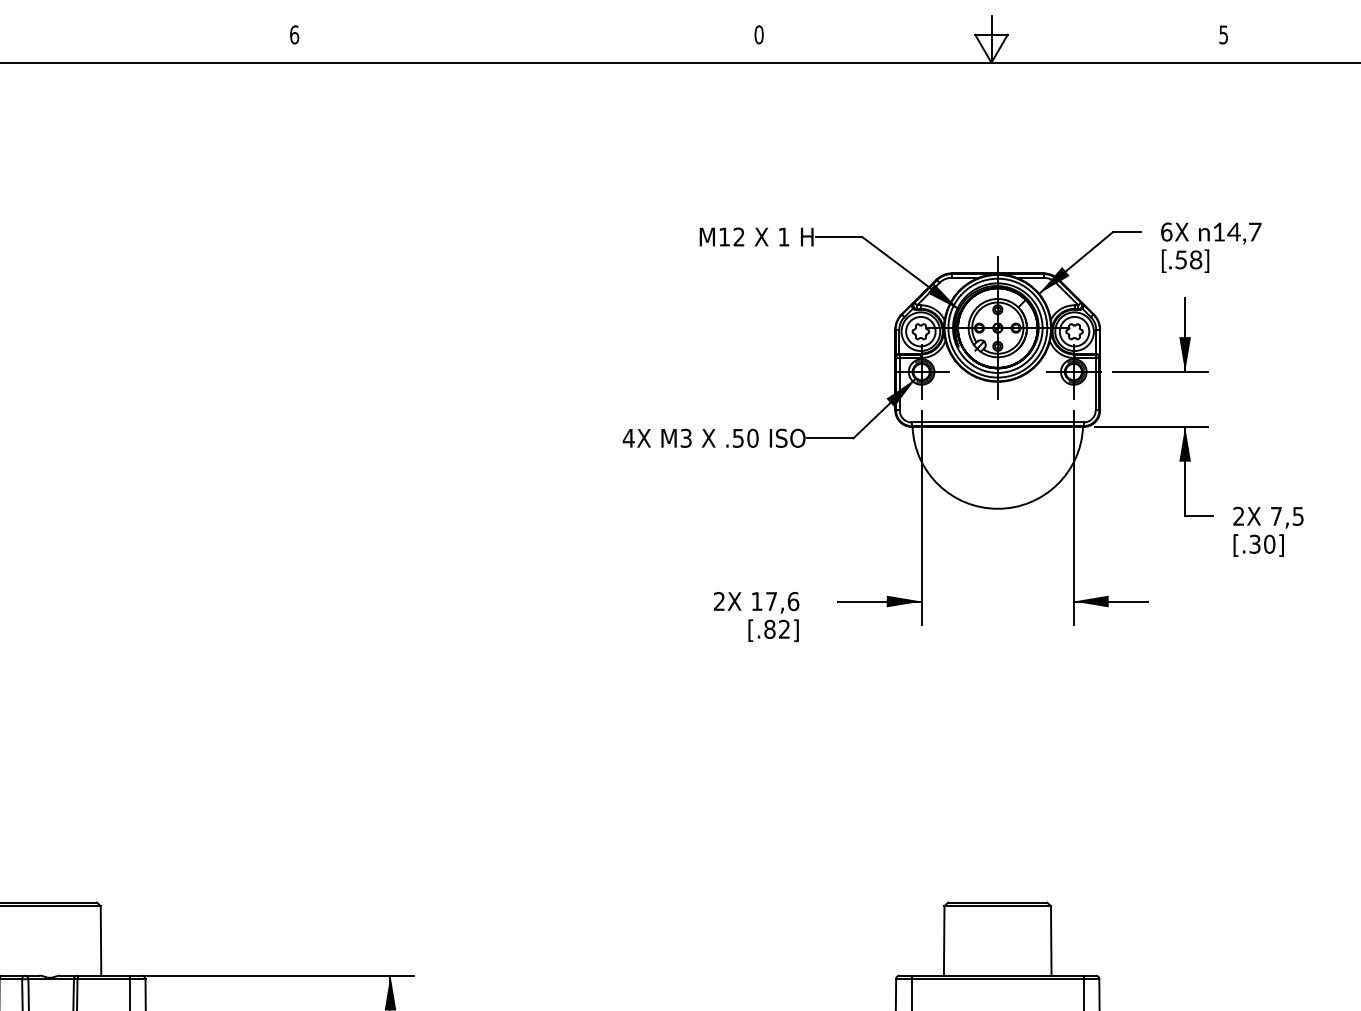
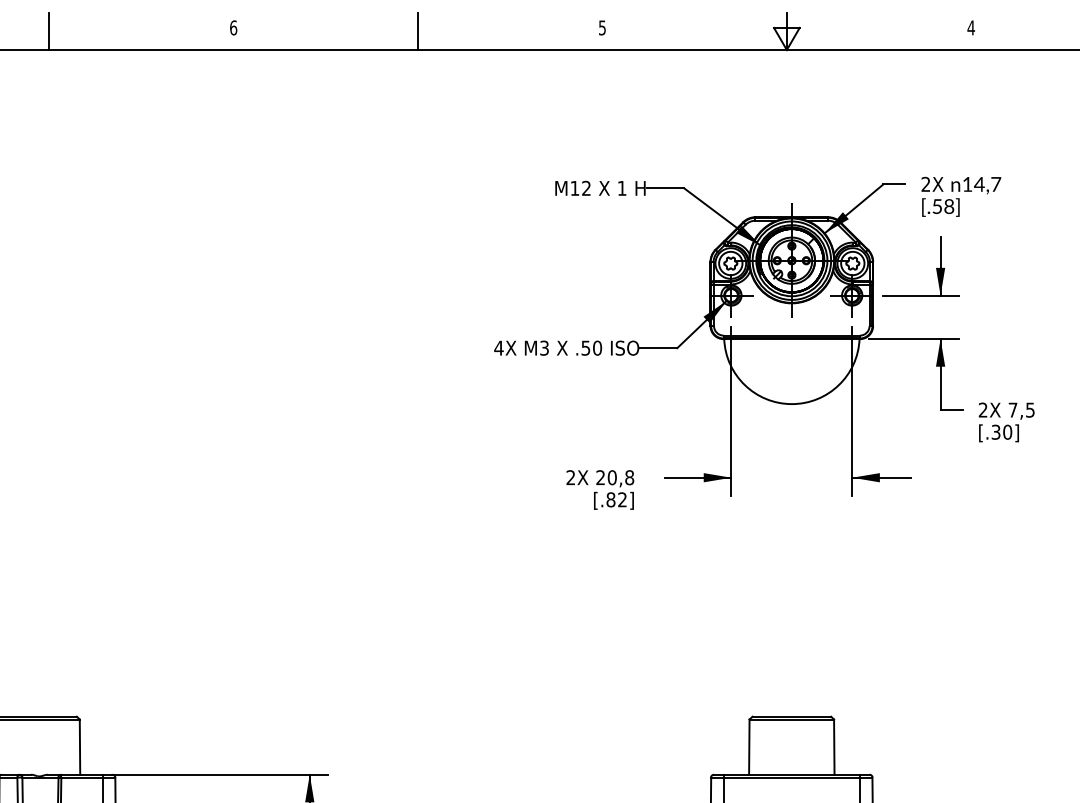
text: (758, 34) -> (601, 27), 0 -> 5
text: (1223, 34) -> (971, 27), 5 -> 4
line: (62, 39) -> (49, 31), added
line: (526, 39) -> (417, 31), added
text: (1166, 231) -> (925, 183), 6X -> 2X
text: (775, 601) -> (615, 477), 17,6 -> 20,8

